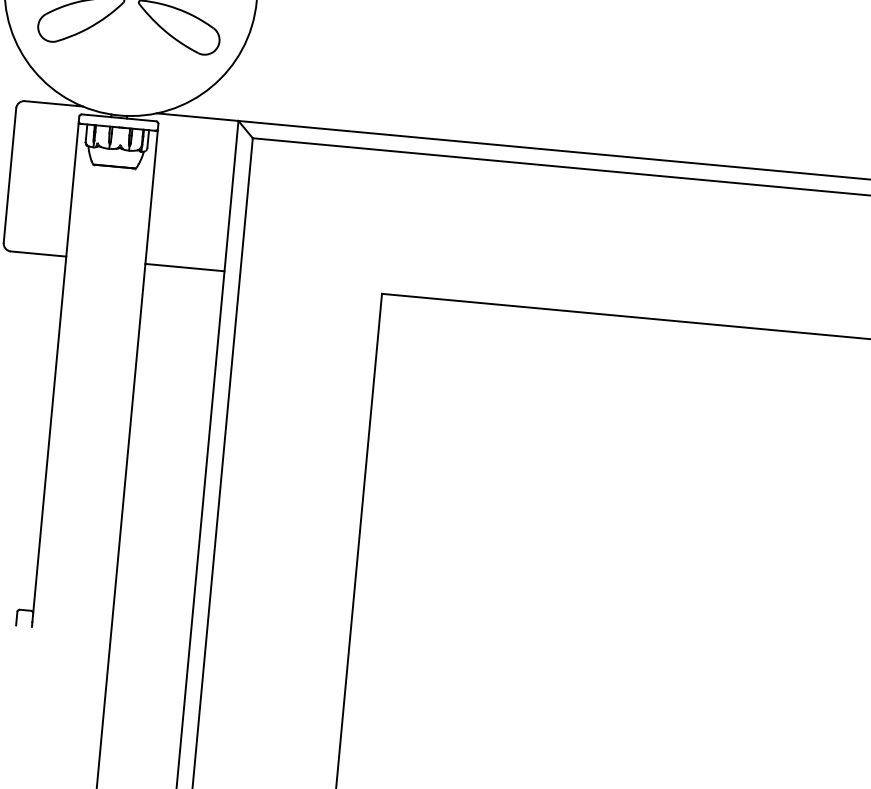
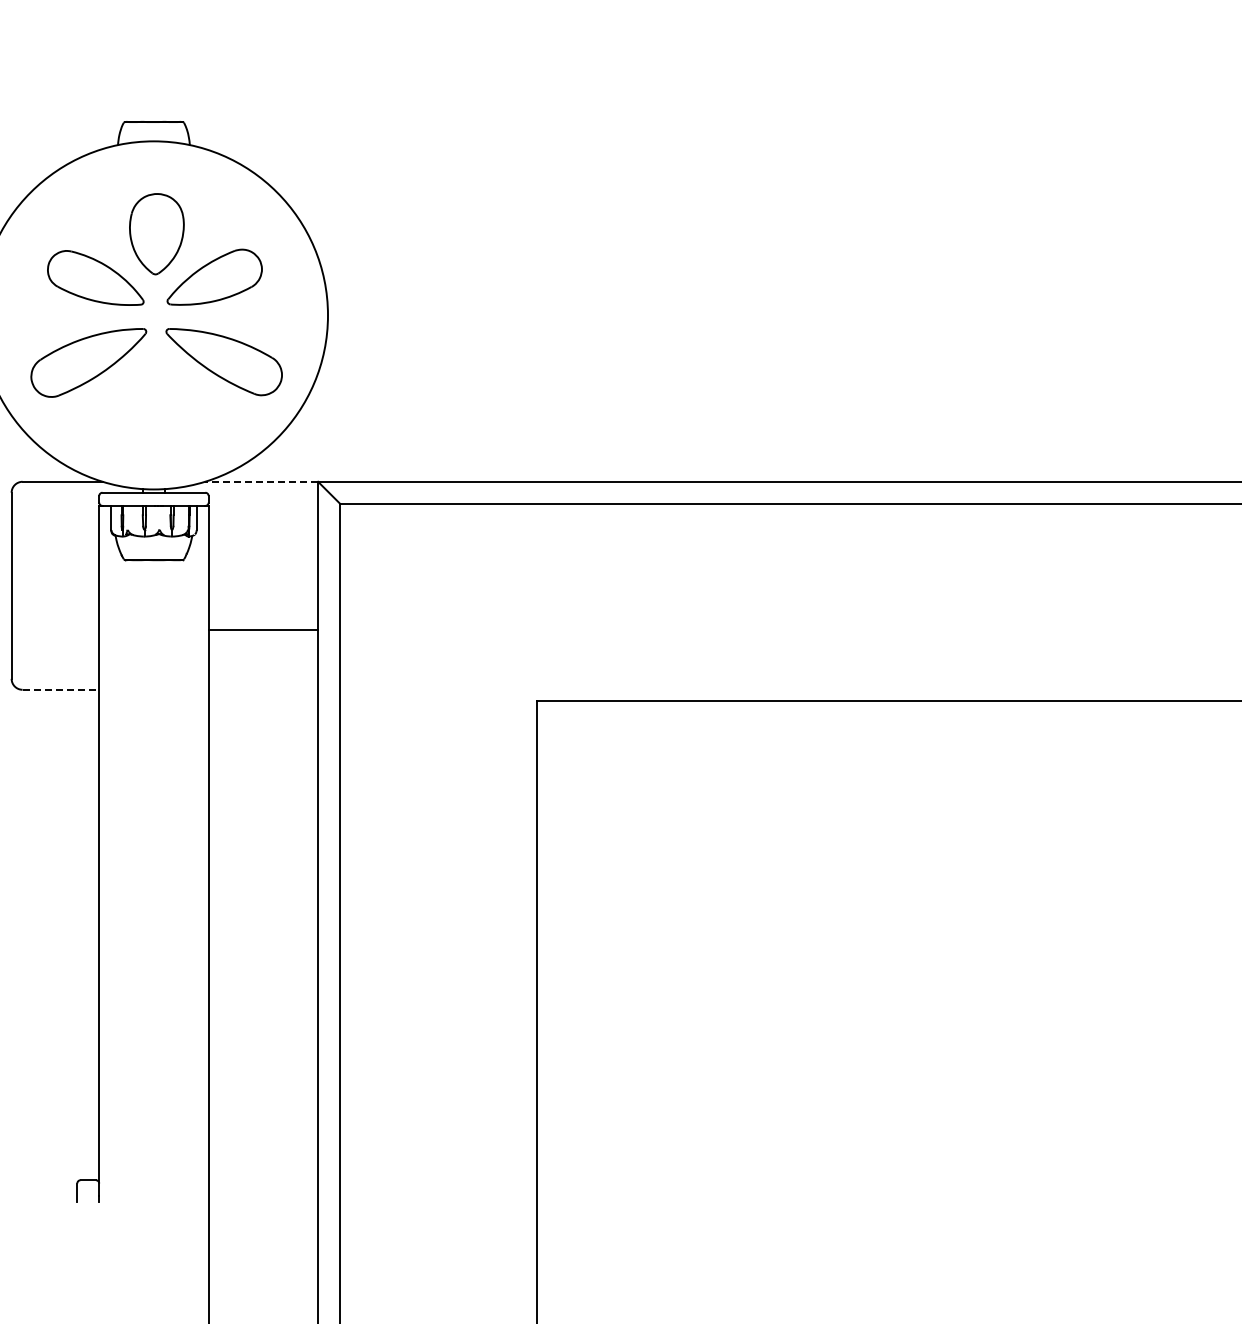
line: (197, 116) -> (261, 481), solid -> dashed
line: (39, 253) -> (61, 689), solid -> dashed
line: (185, 267) -> (263, 629), moved

